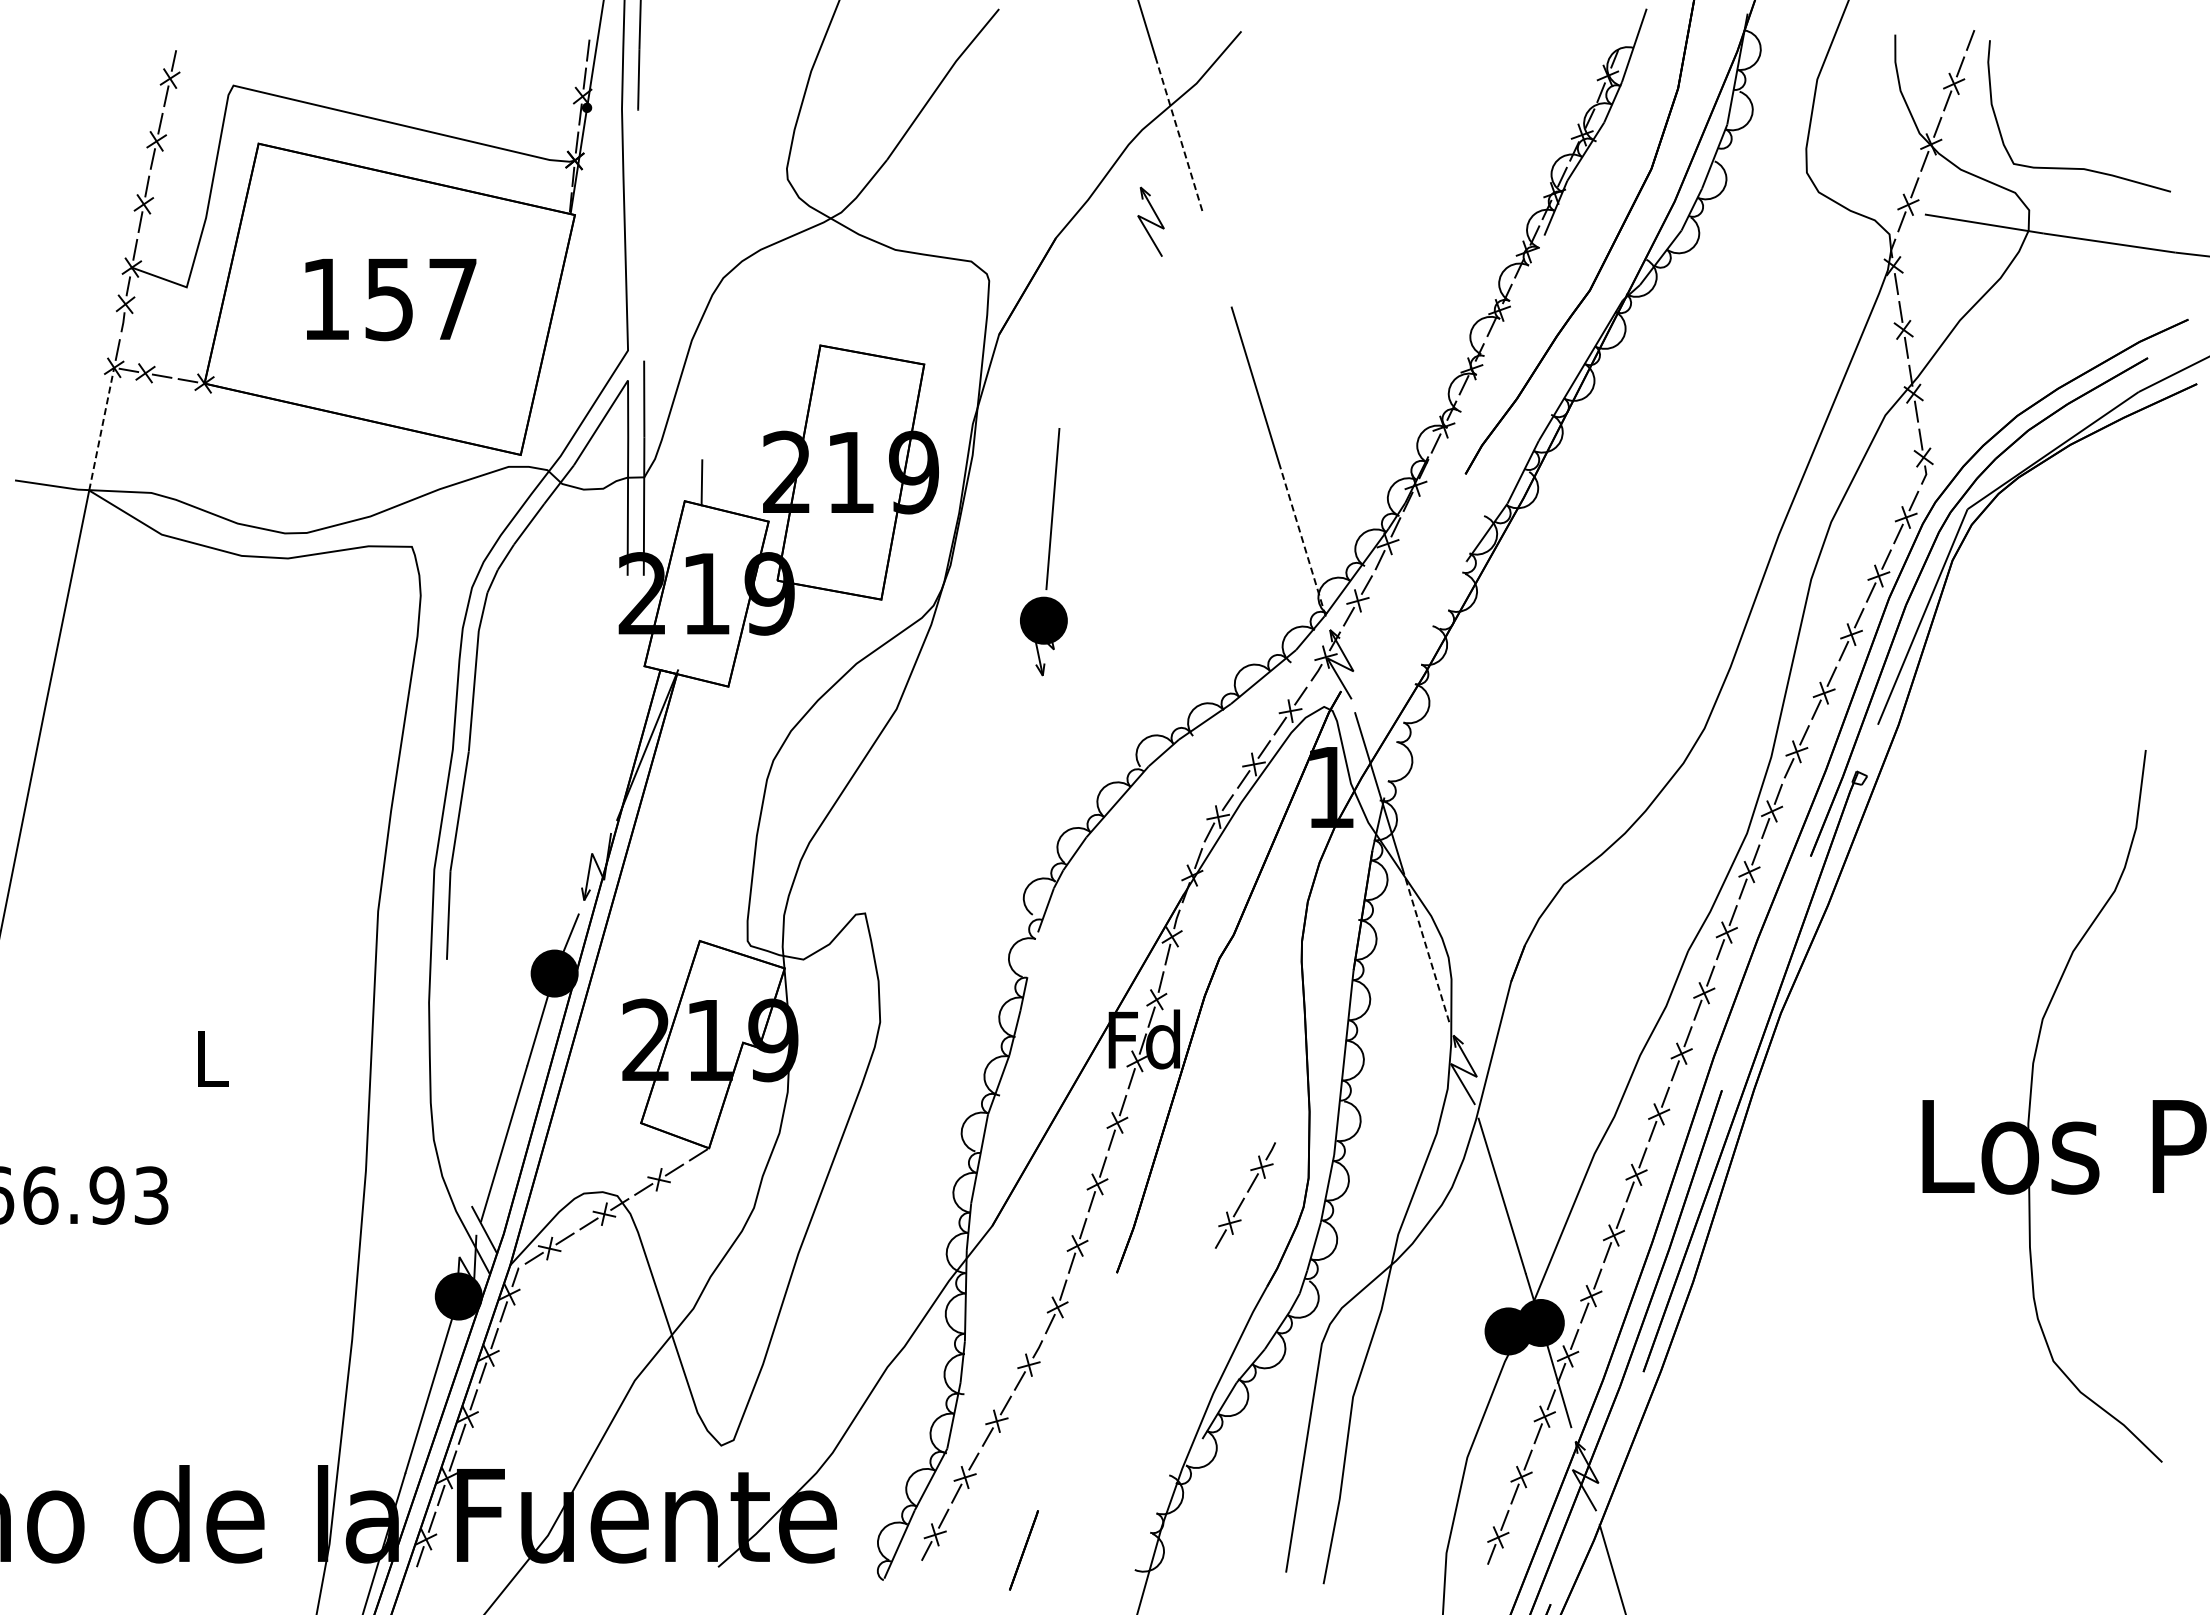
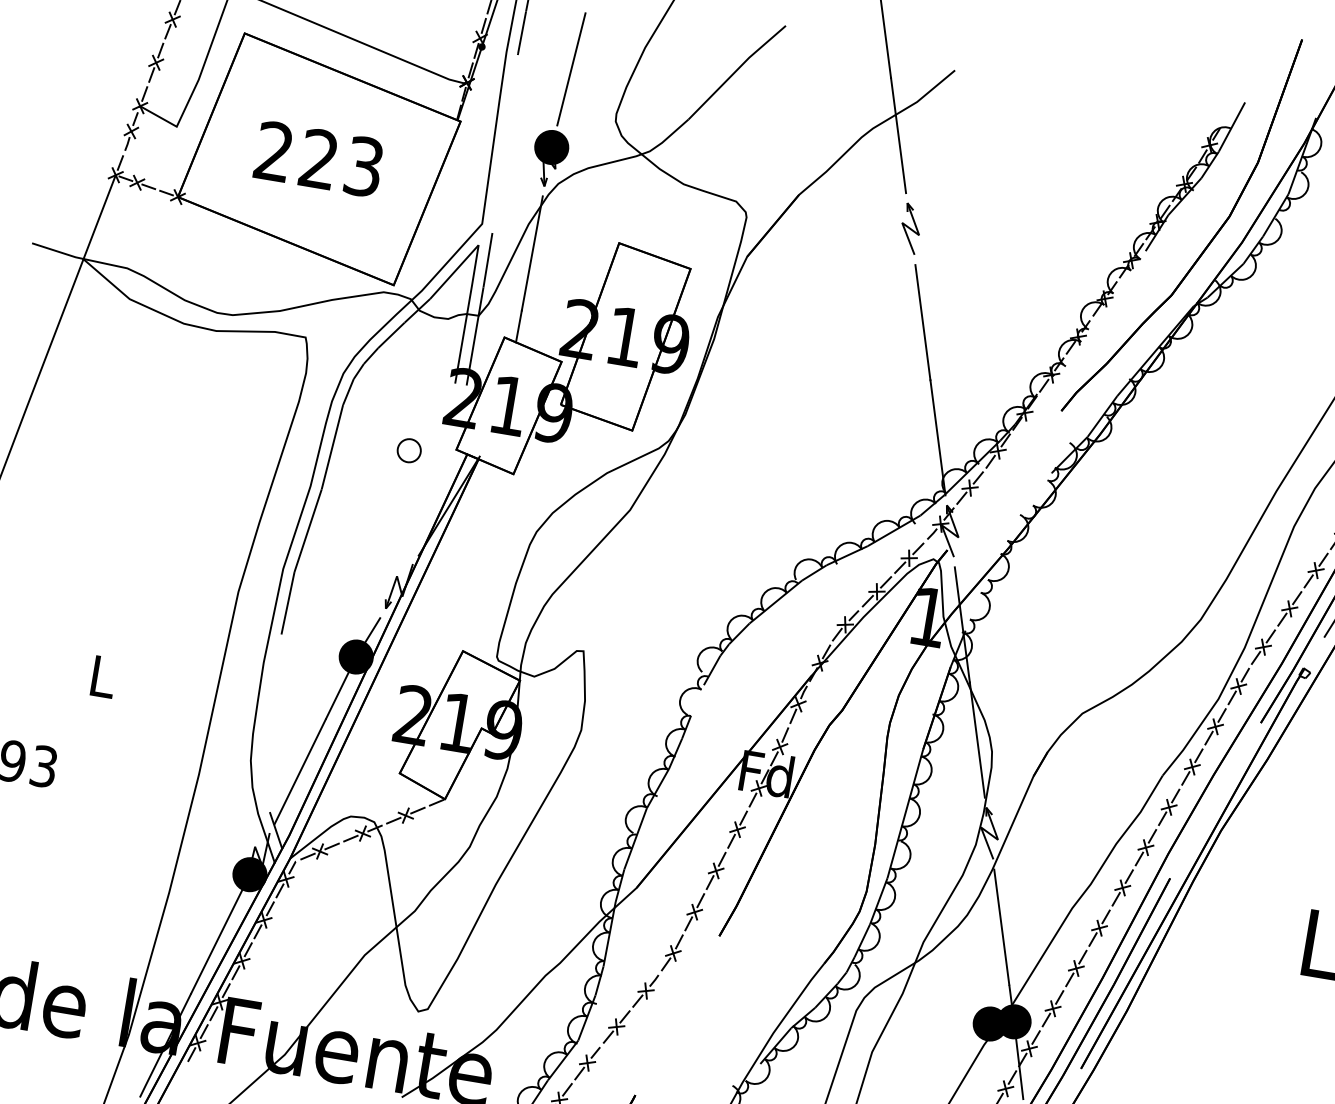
line: (1178, 133) -> (898, 135), dashed -> solid
part: (1150, 221) -> (910, 228), moved
text: (388, 299) -> (318, 159), 157 -> 223
line: (703, 379) -> (532, 253), added
line: (101, 429) -> (99, 217), dashed -> solid
line: (1302, 539) -> (938, 437), dashed -> solid
part: (1043, 552) -> (559, 99), moved
part: (580, 678) -> (409, 450), added
line: (1425, 944) -> (977, 739), dashed -> solid
part: (1245, 1195) -> (819, 896), removed

